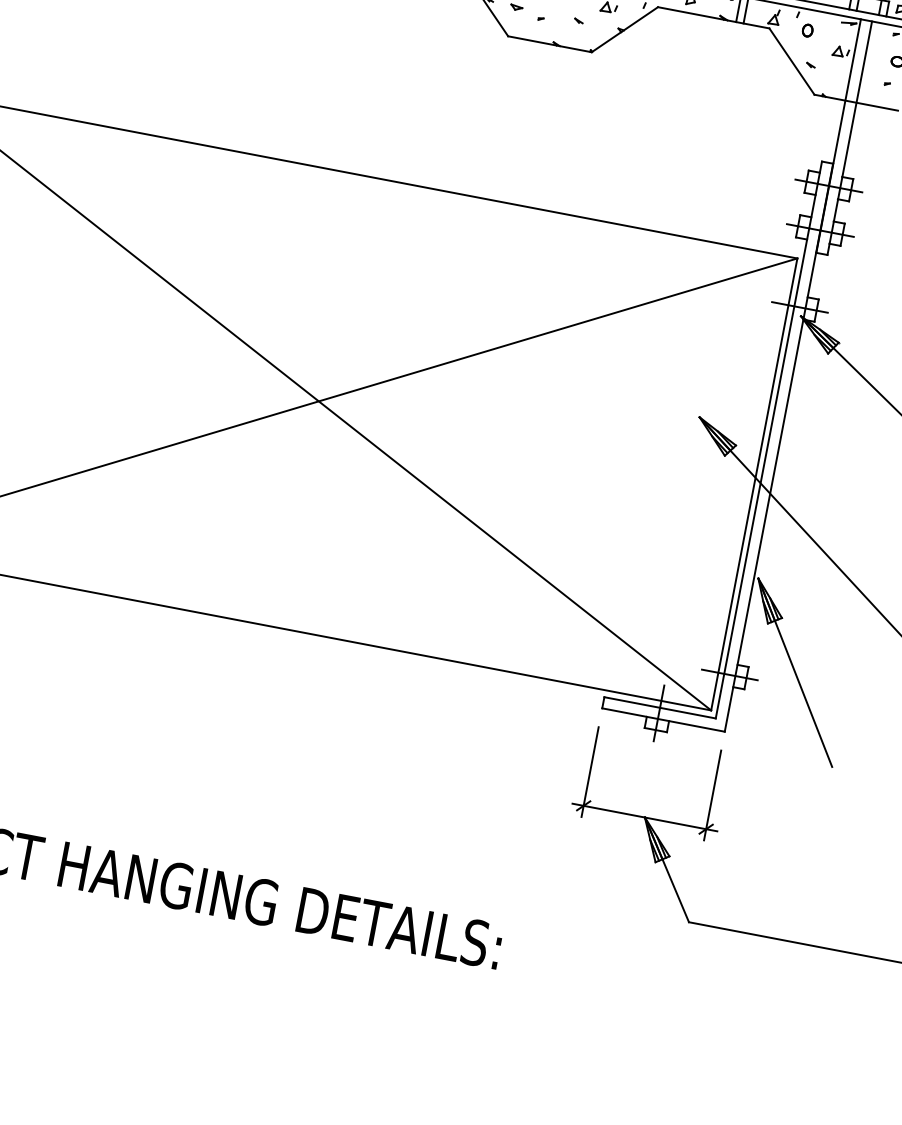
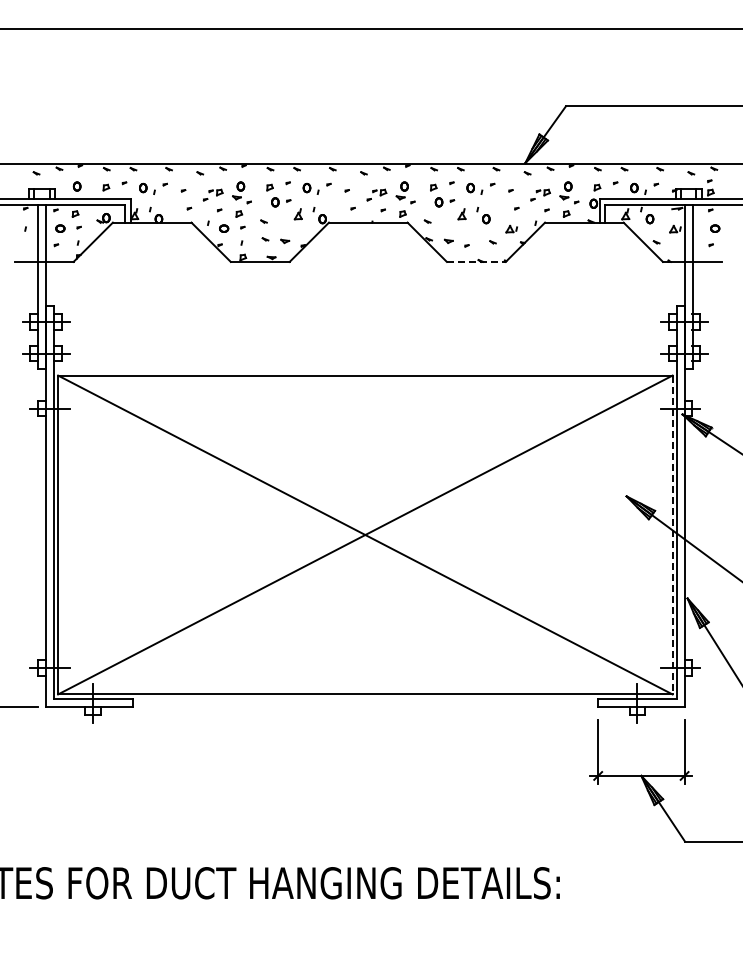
line: (550, 43) -> (476, 261), solid -> dashed
line: (754, 485) -> (672, 535), solid -> dashed

